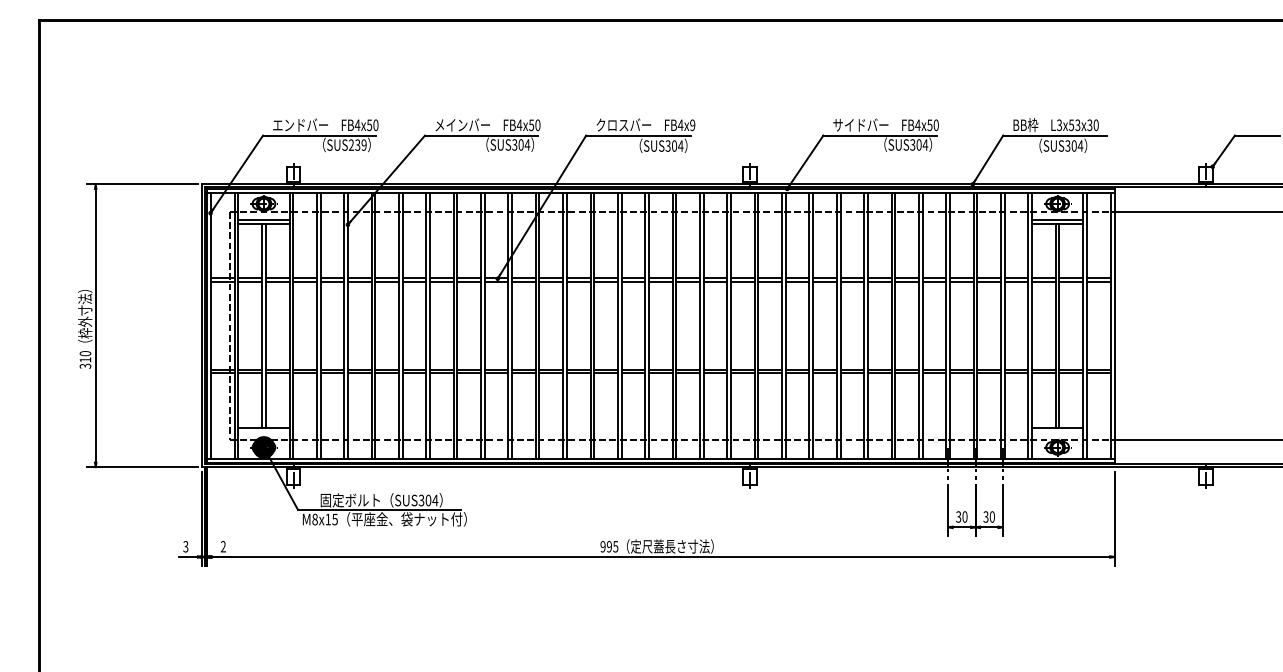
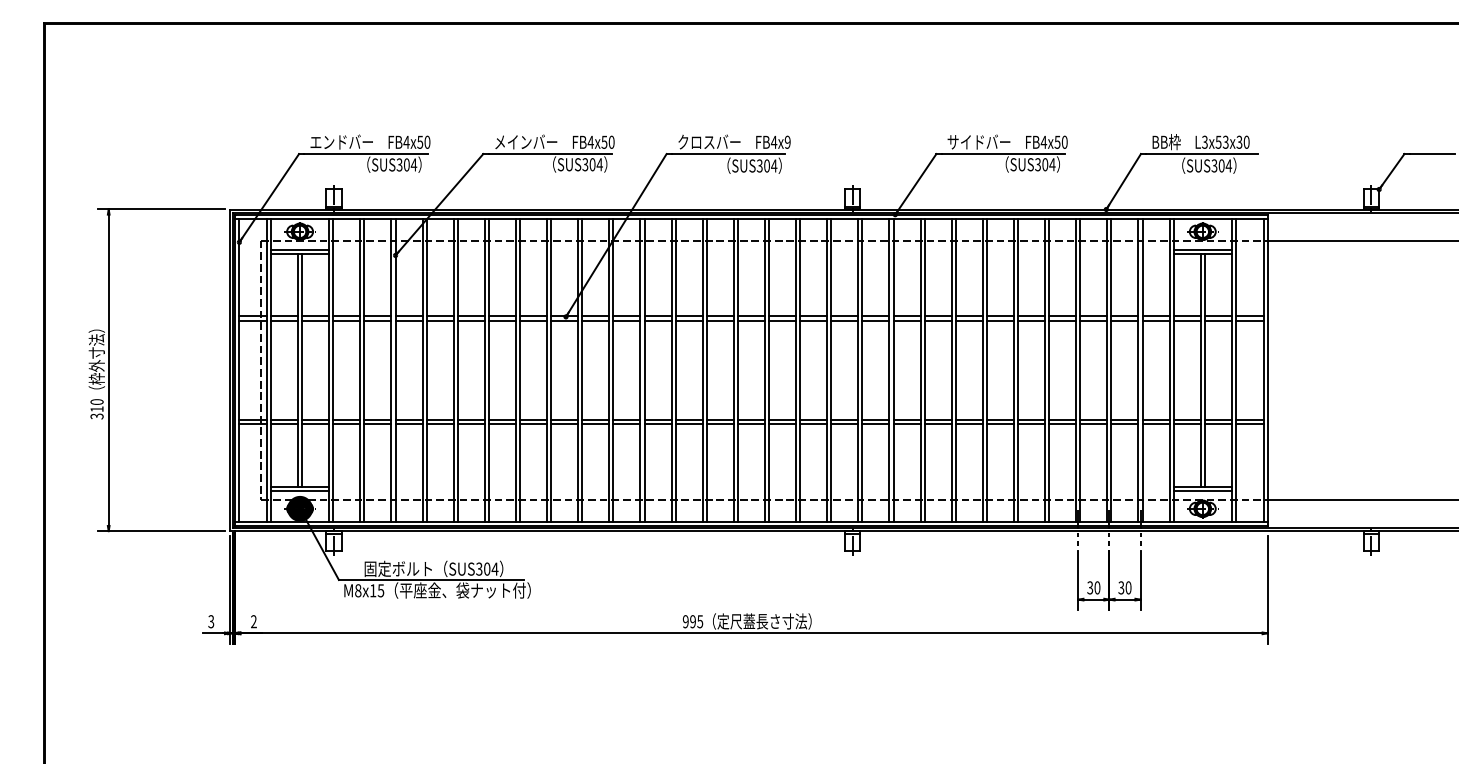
text: (357, 144) -> (406, 164), SUS239 -> SUS304
line: (264, 431) -> (300, 490), added
line: (1057, 431) -> (1202, 490), added

